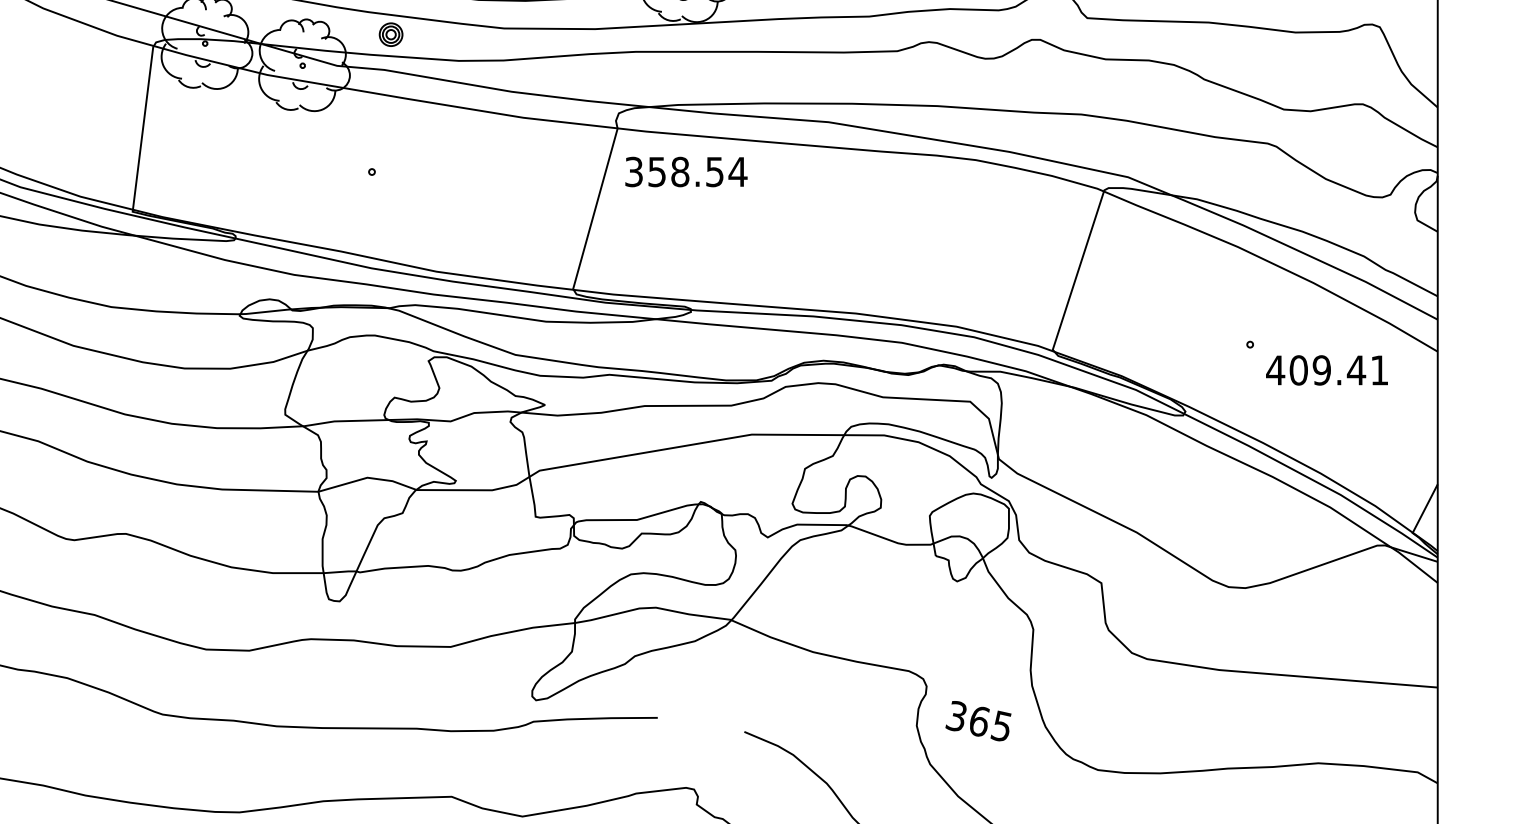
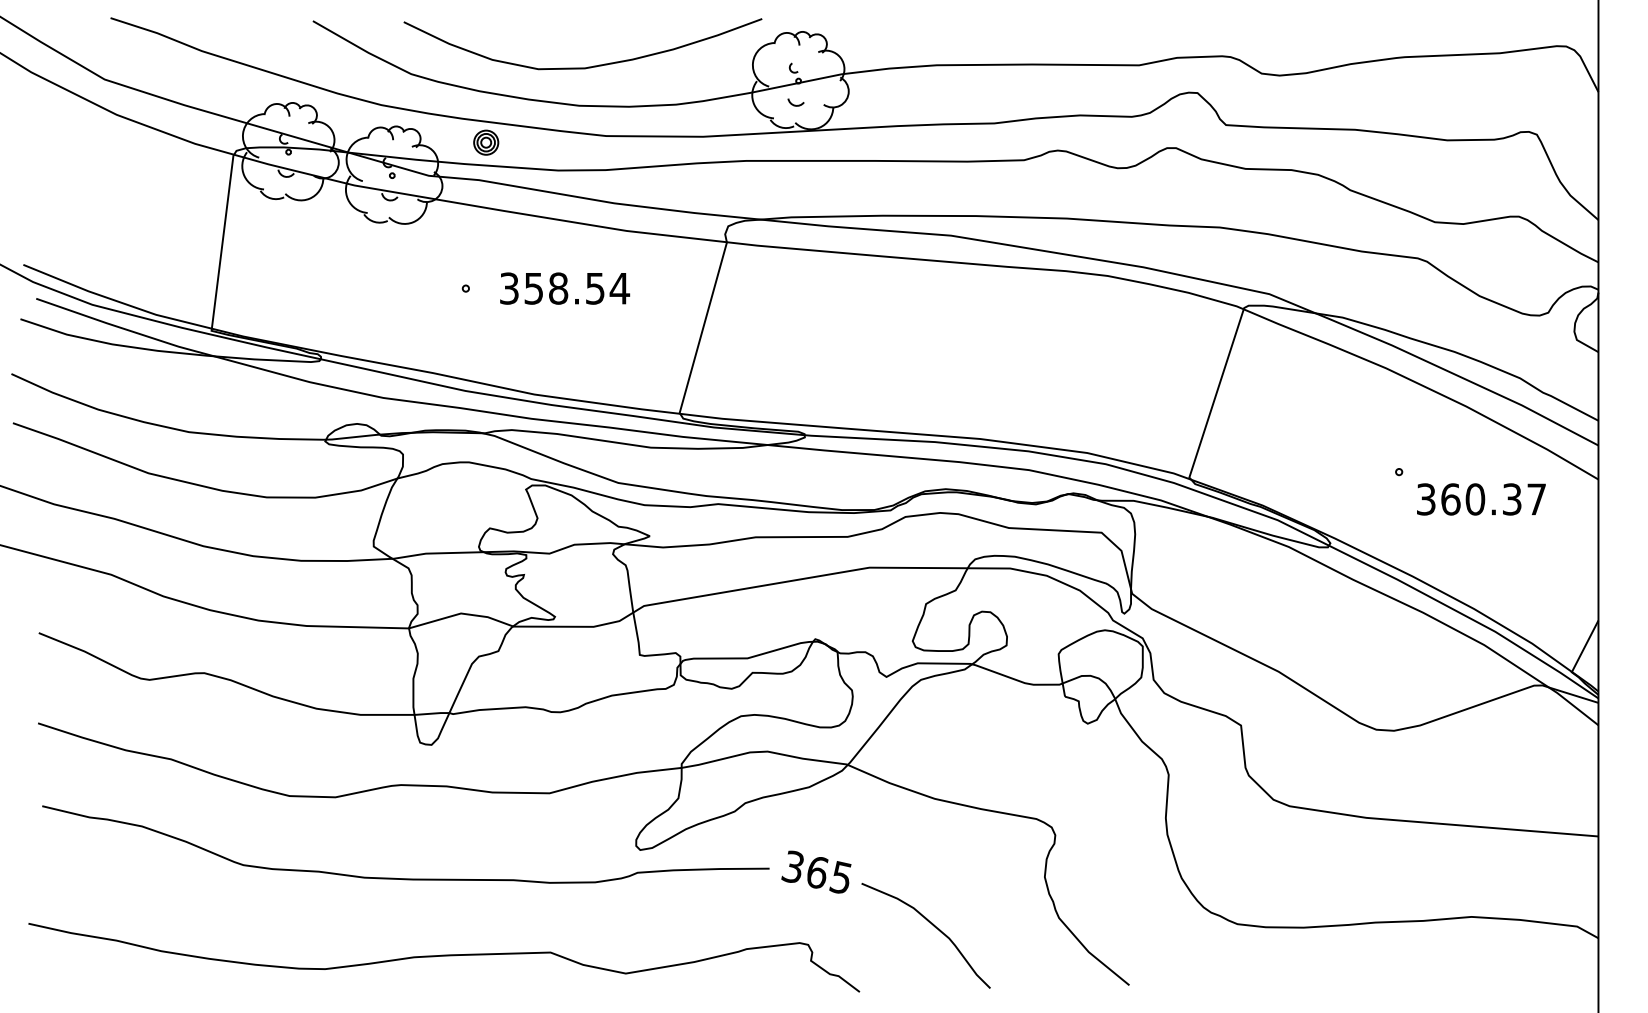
text: (686, 171) -> (565, 288), moved
text: (1326, 370) -> (1480, 499), 409.41 -> 360.37
text: (978, 720) -> (816, 871), moved

